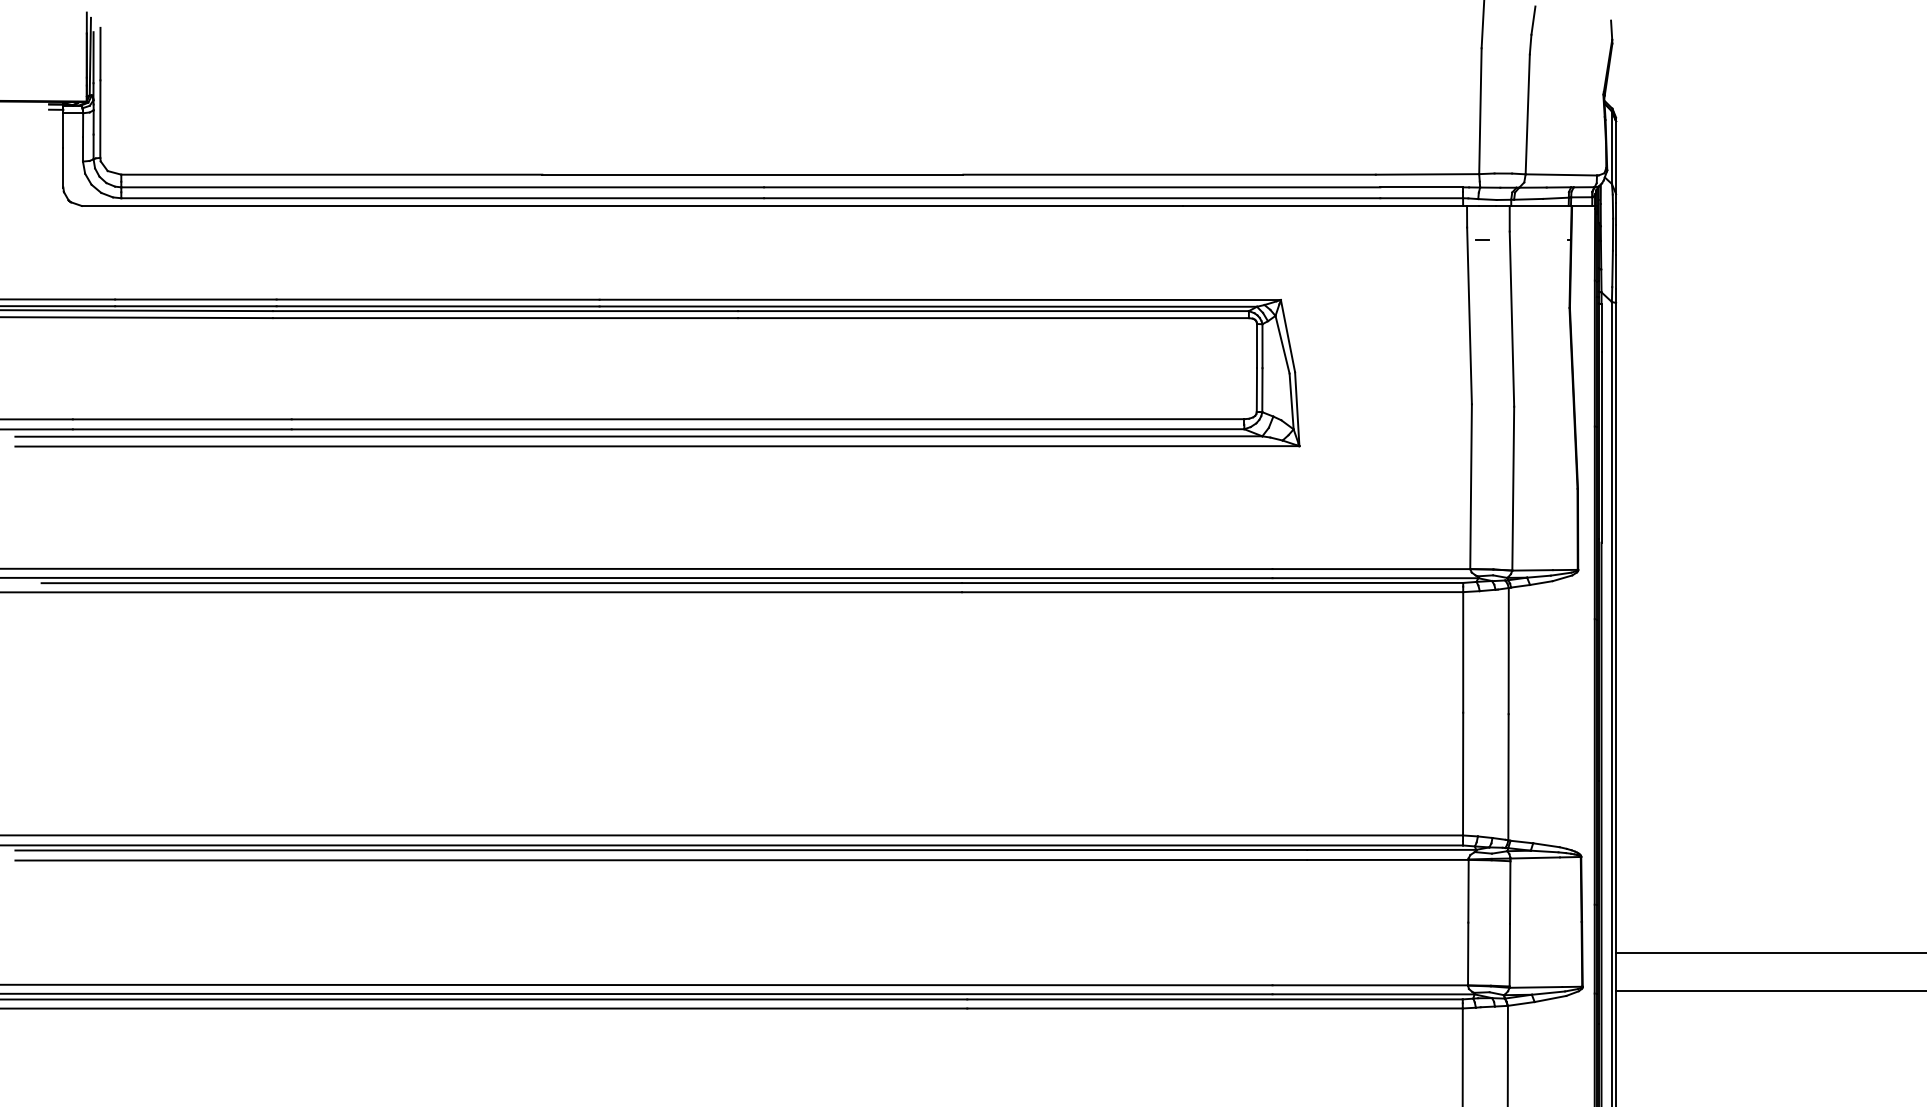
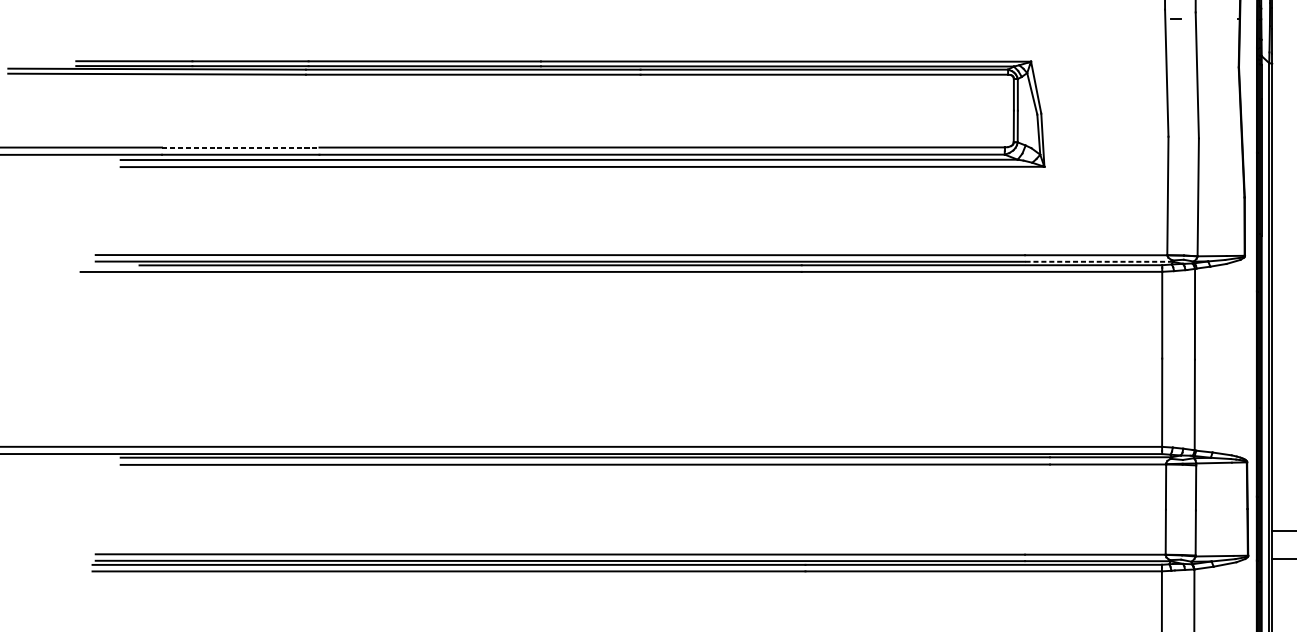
line: (182, 419) -> (240, 147), solid -> dashed
line: (1375, 578) -> (1099, 262), solid -> dashed

